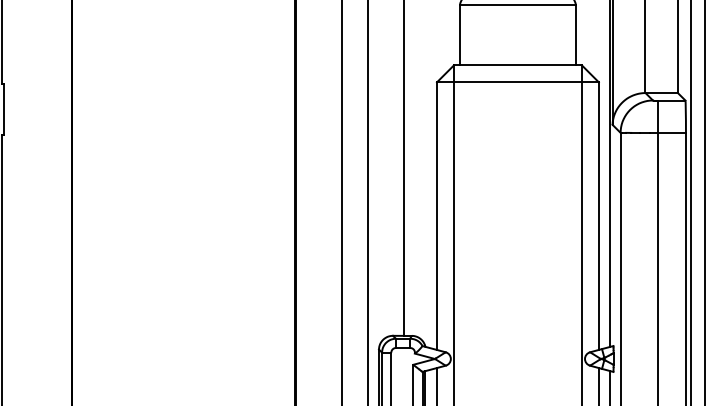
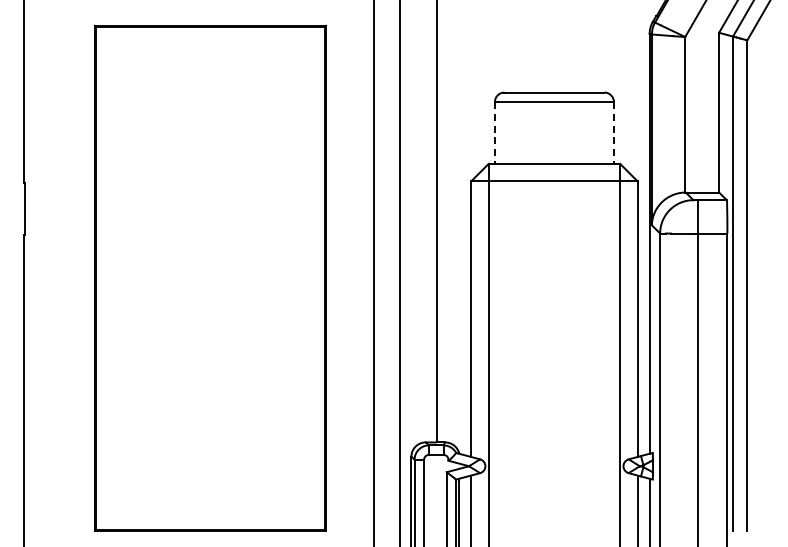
line: (459, 35) -> (494, 133), solid -> dashed
line: (575, 35) -> (613, 133), solid -> dashed

